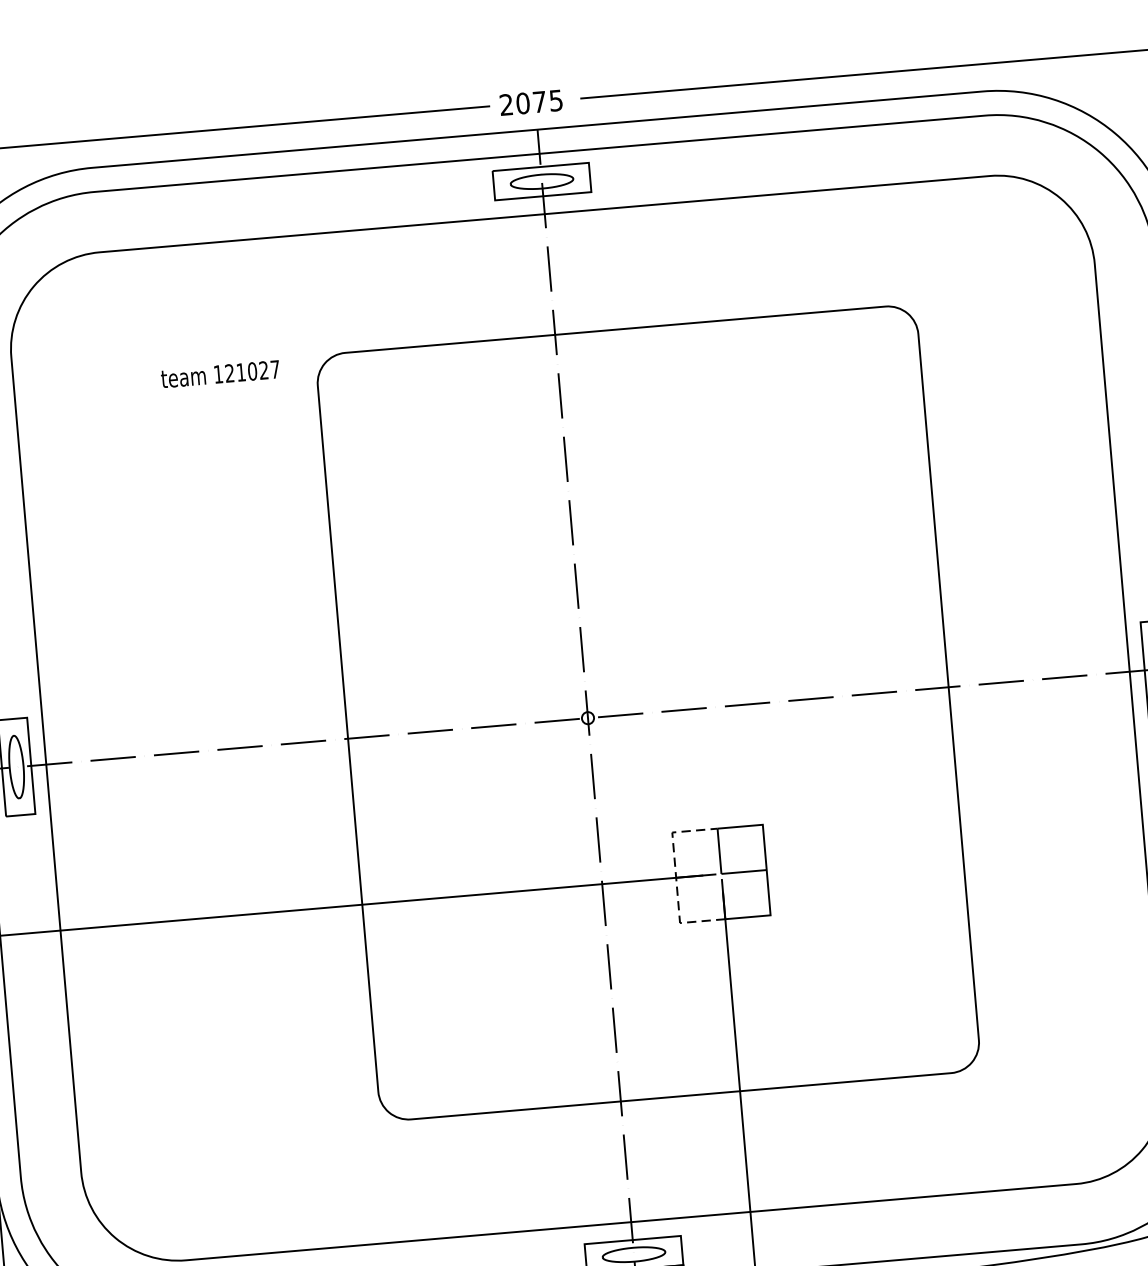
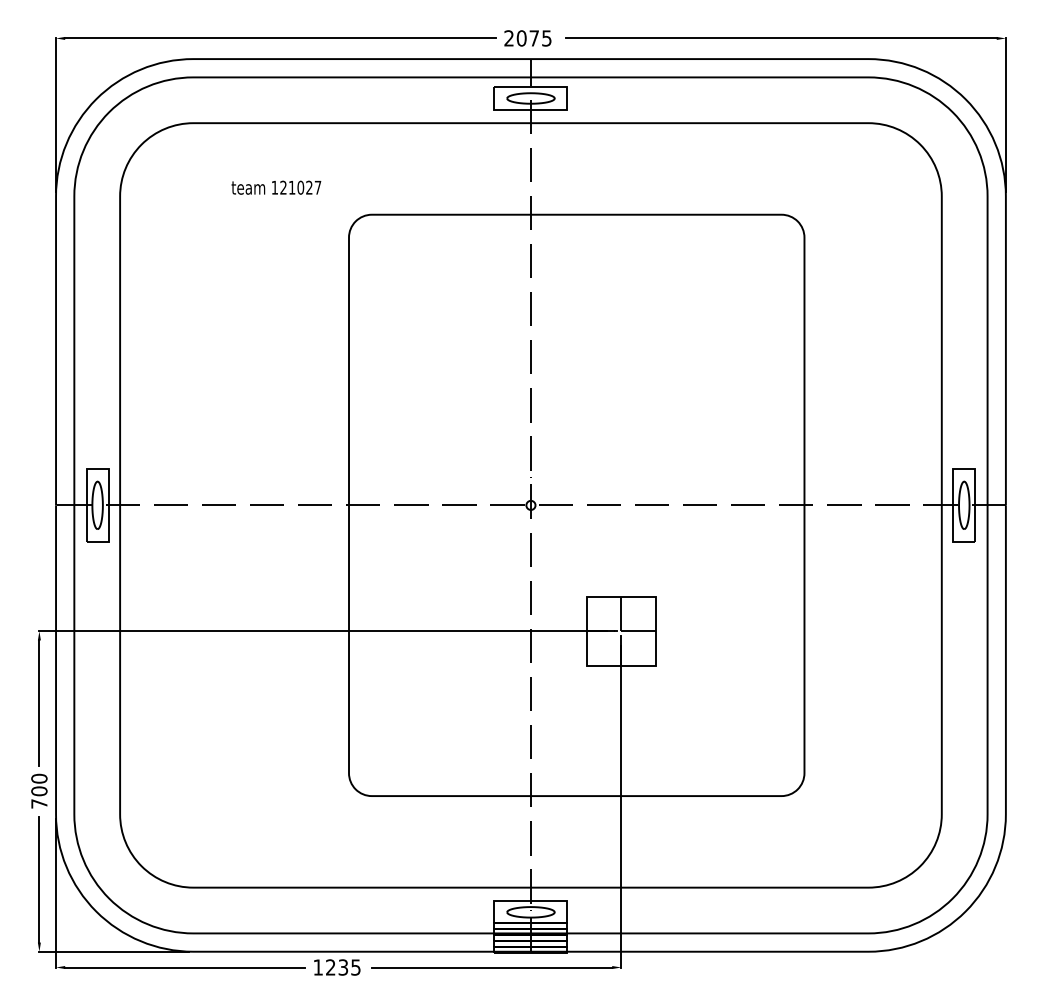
text: (220, 373) -> (276, 187), moved
line: (676, 876) -> (587, 630), dashed -> solid

